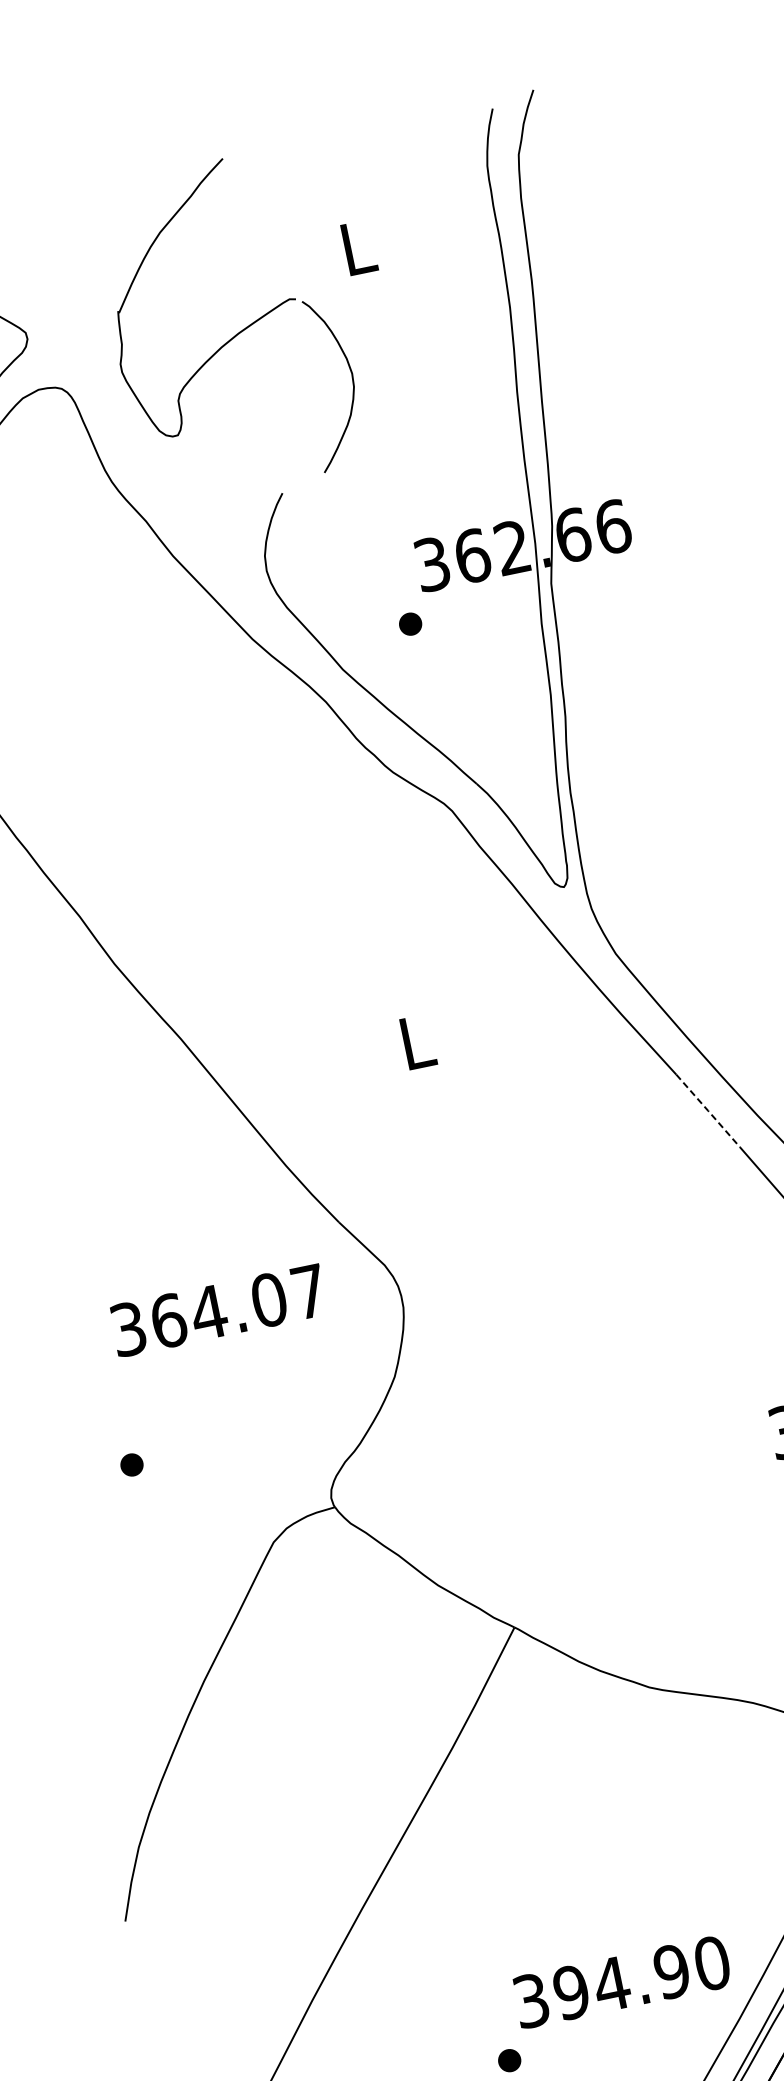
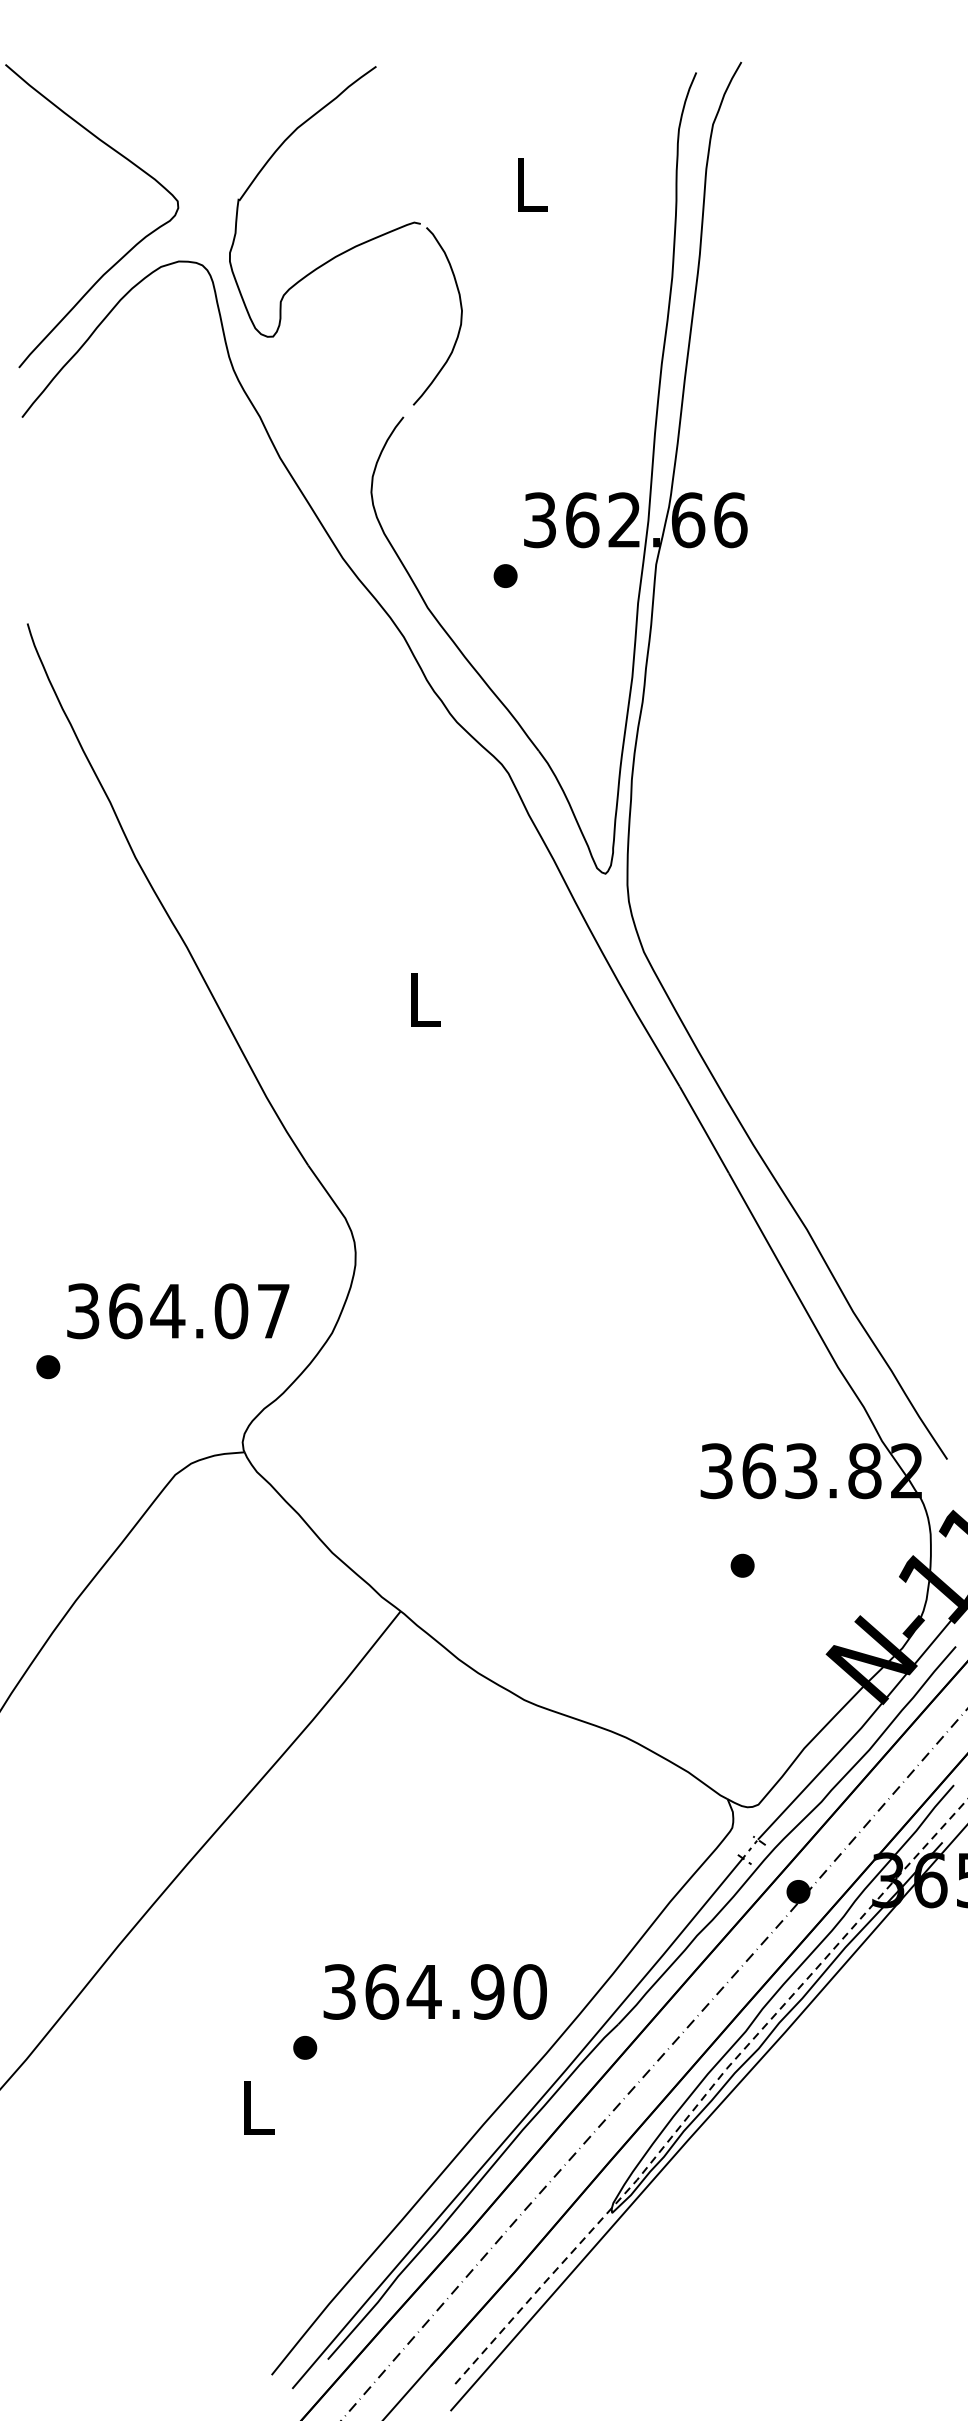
part: (234, 335) -> (351, 247), moved
line: (708, 1110) -> (704, 1129), dashed -> solid
text: (219, 1310) -> (178, 1311), moved
text: (571, 1991) -> (382, 1991), 394.90 -> 364.90

